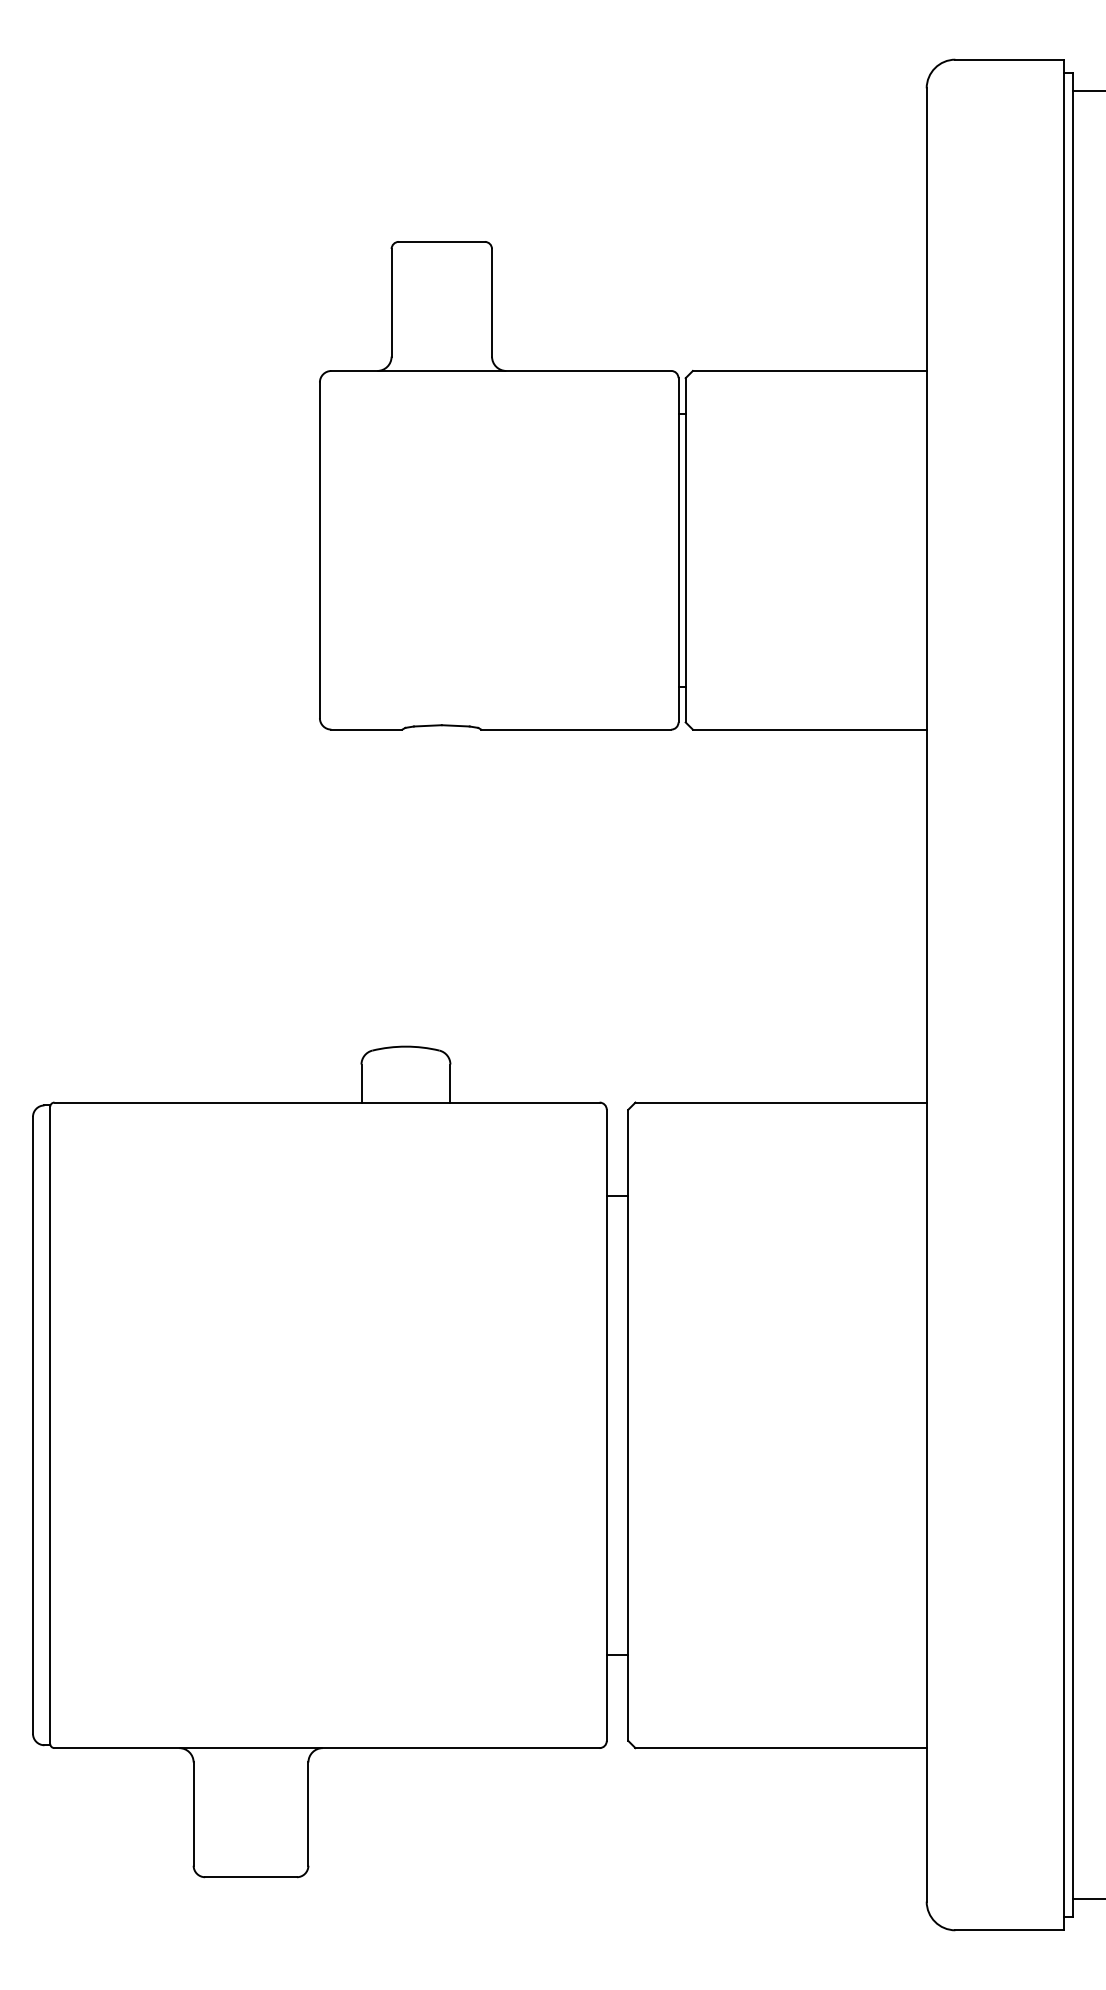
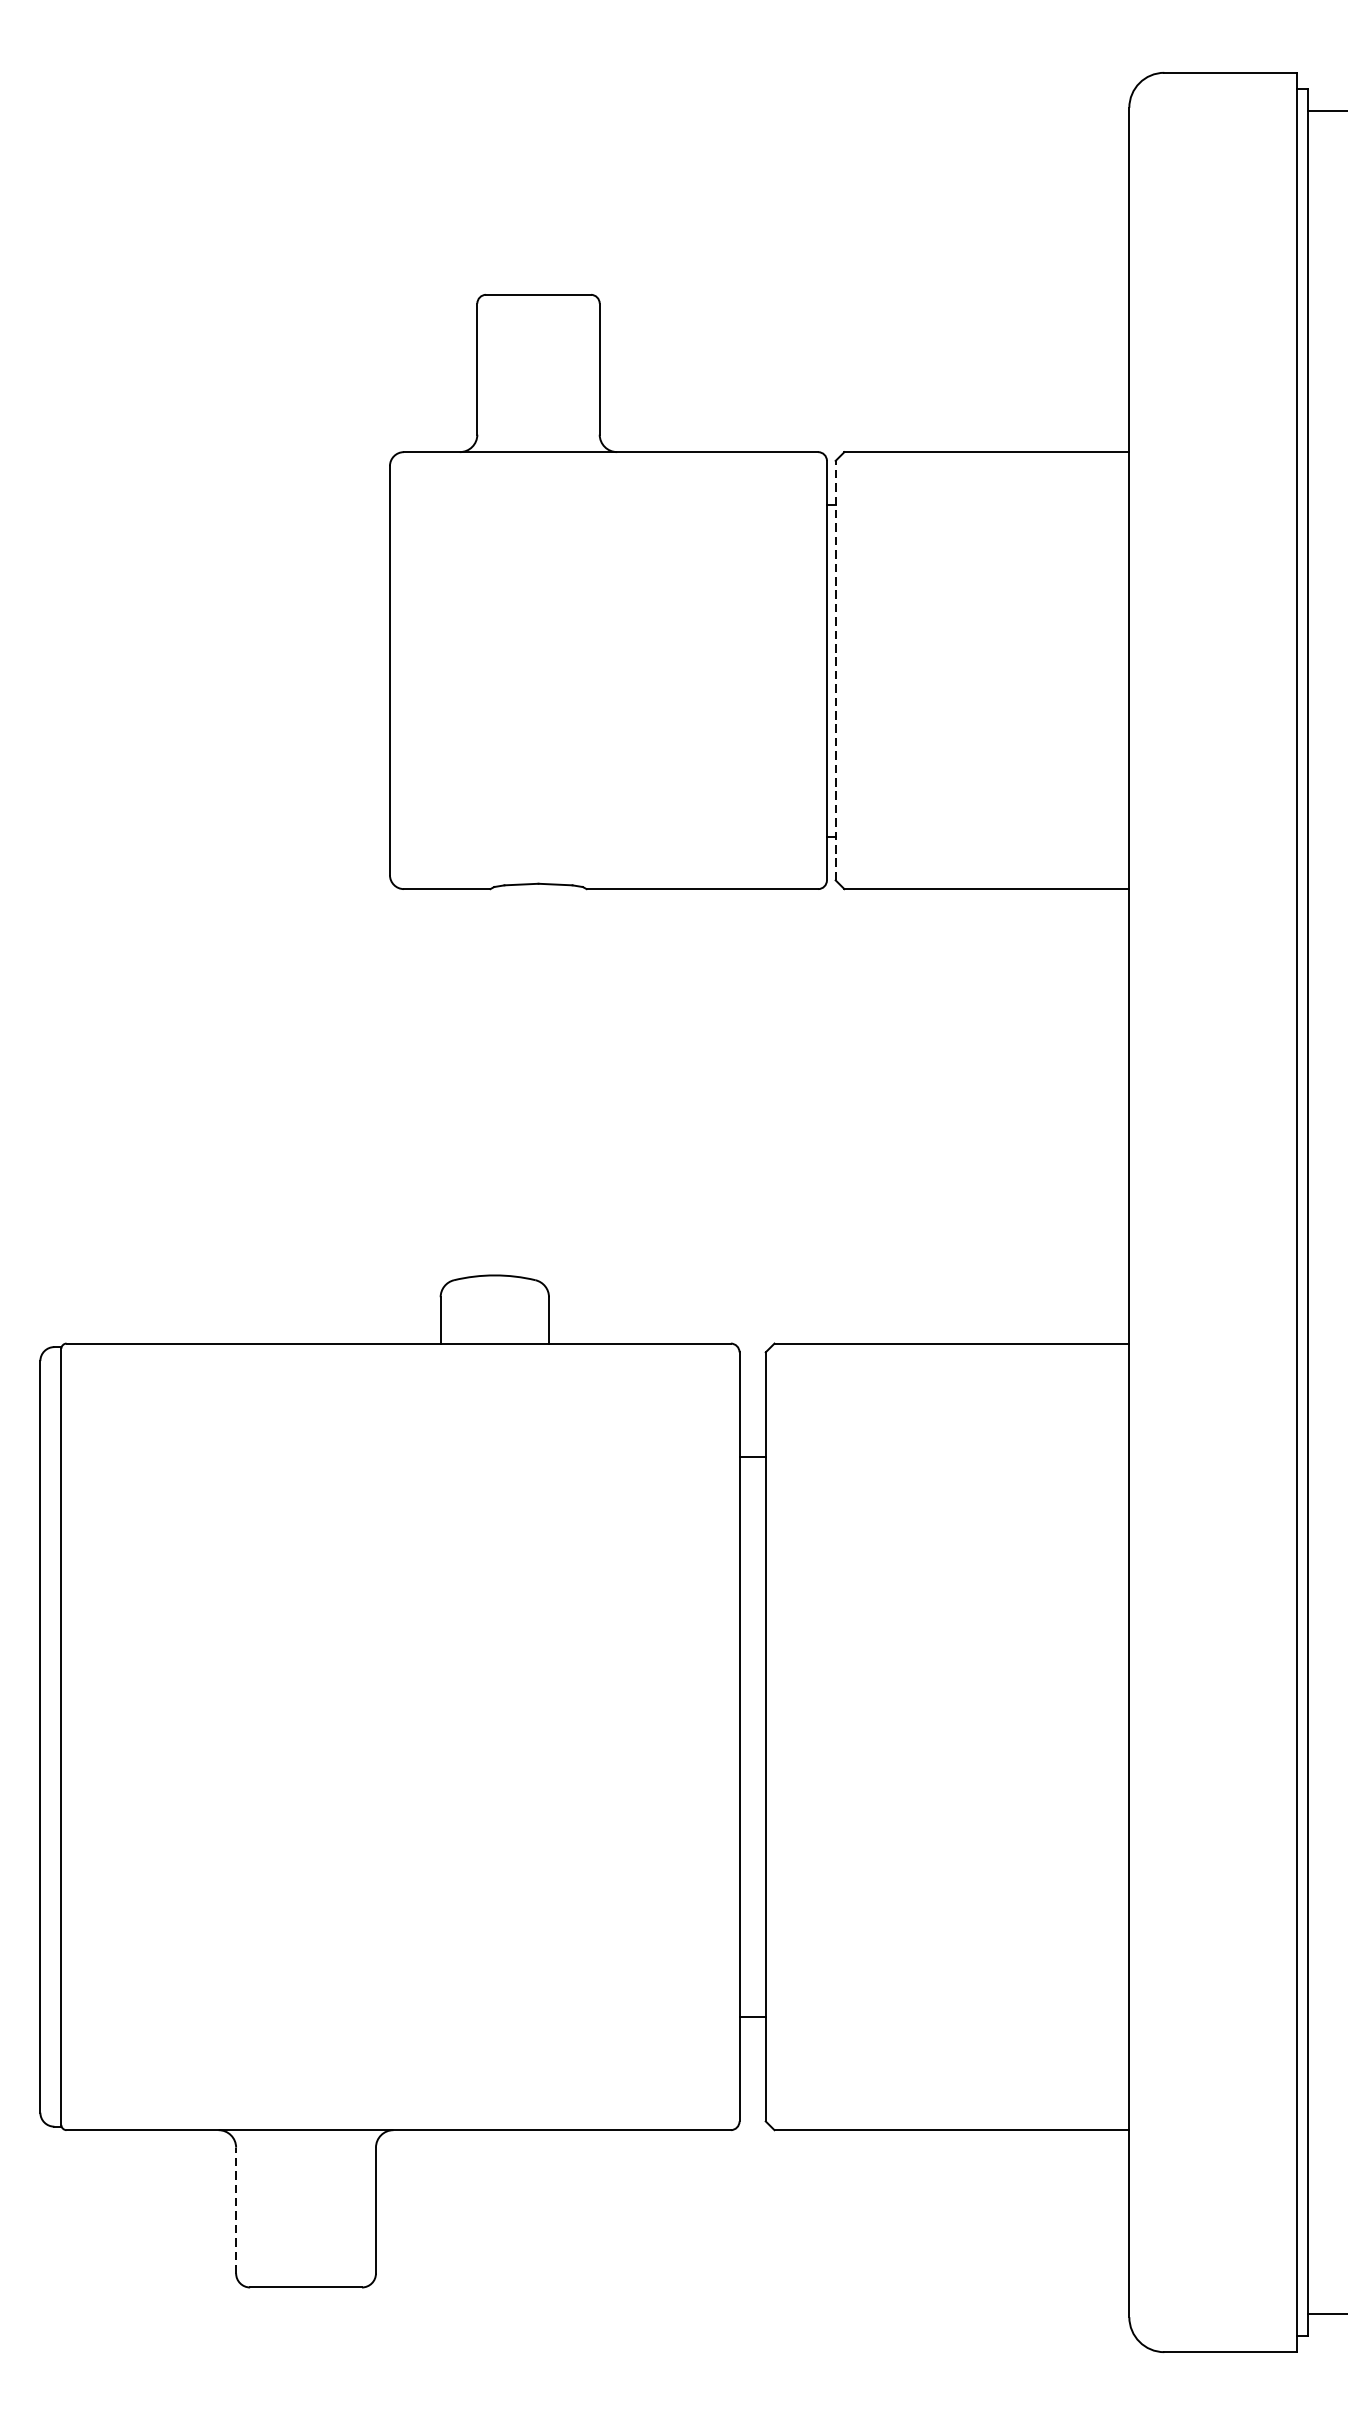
line: (685, 549) -> (835, 669), solid -> dashed
line: (193, 1814) -> (235, 2211), solid -> dashed

